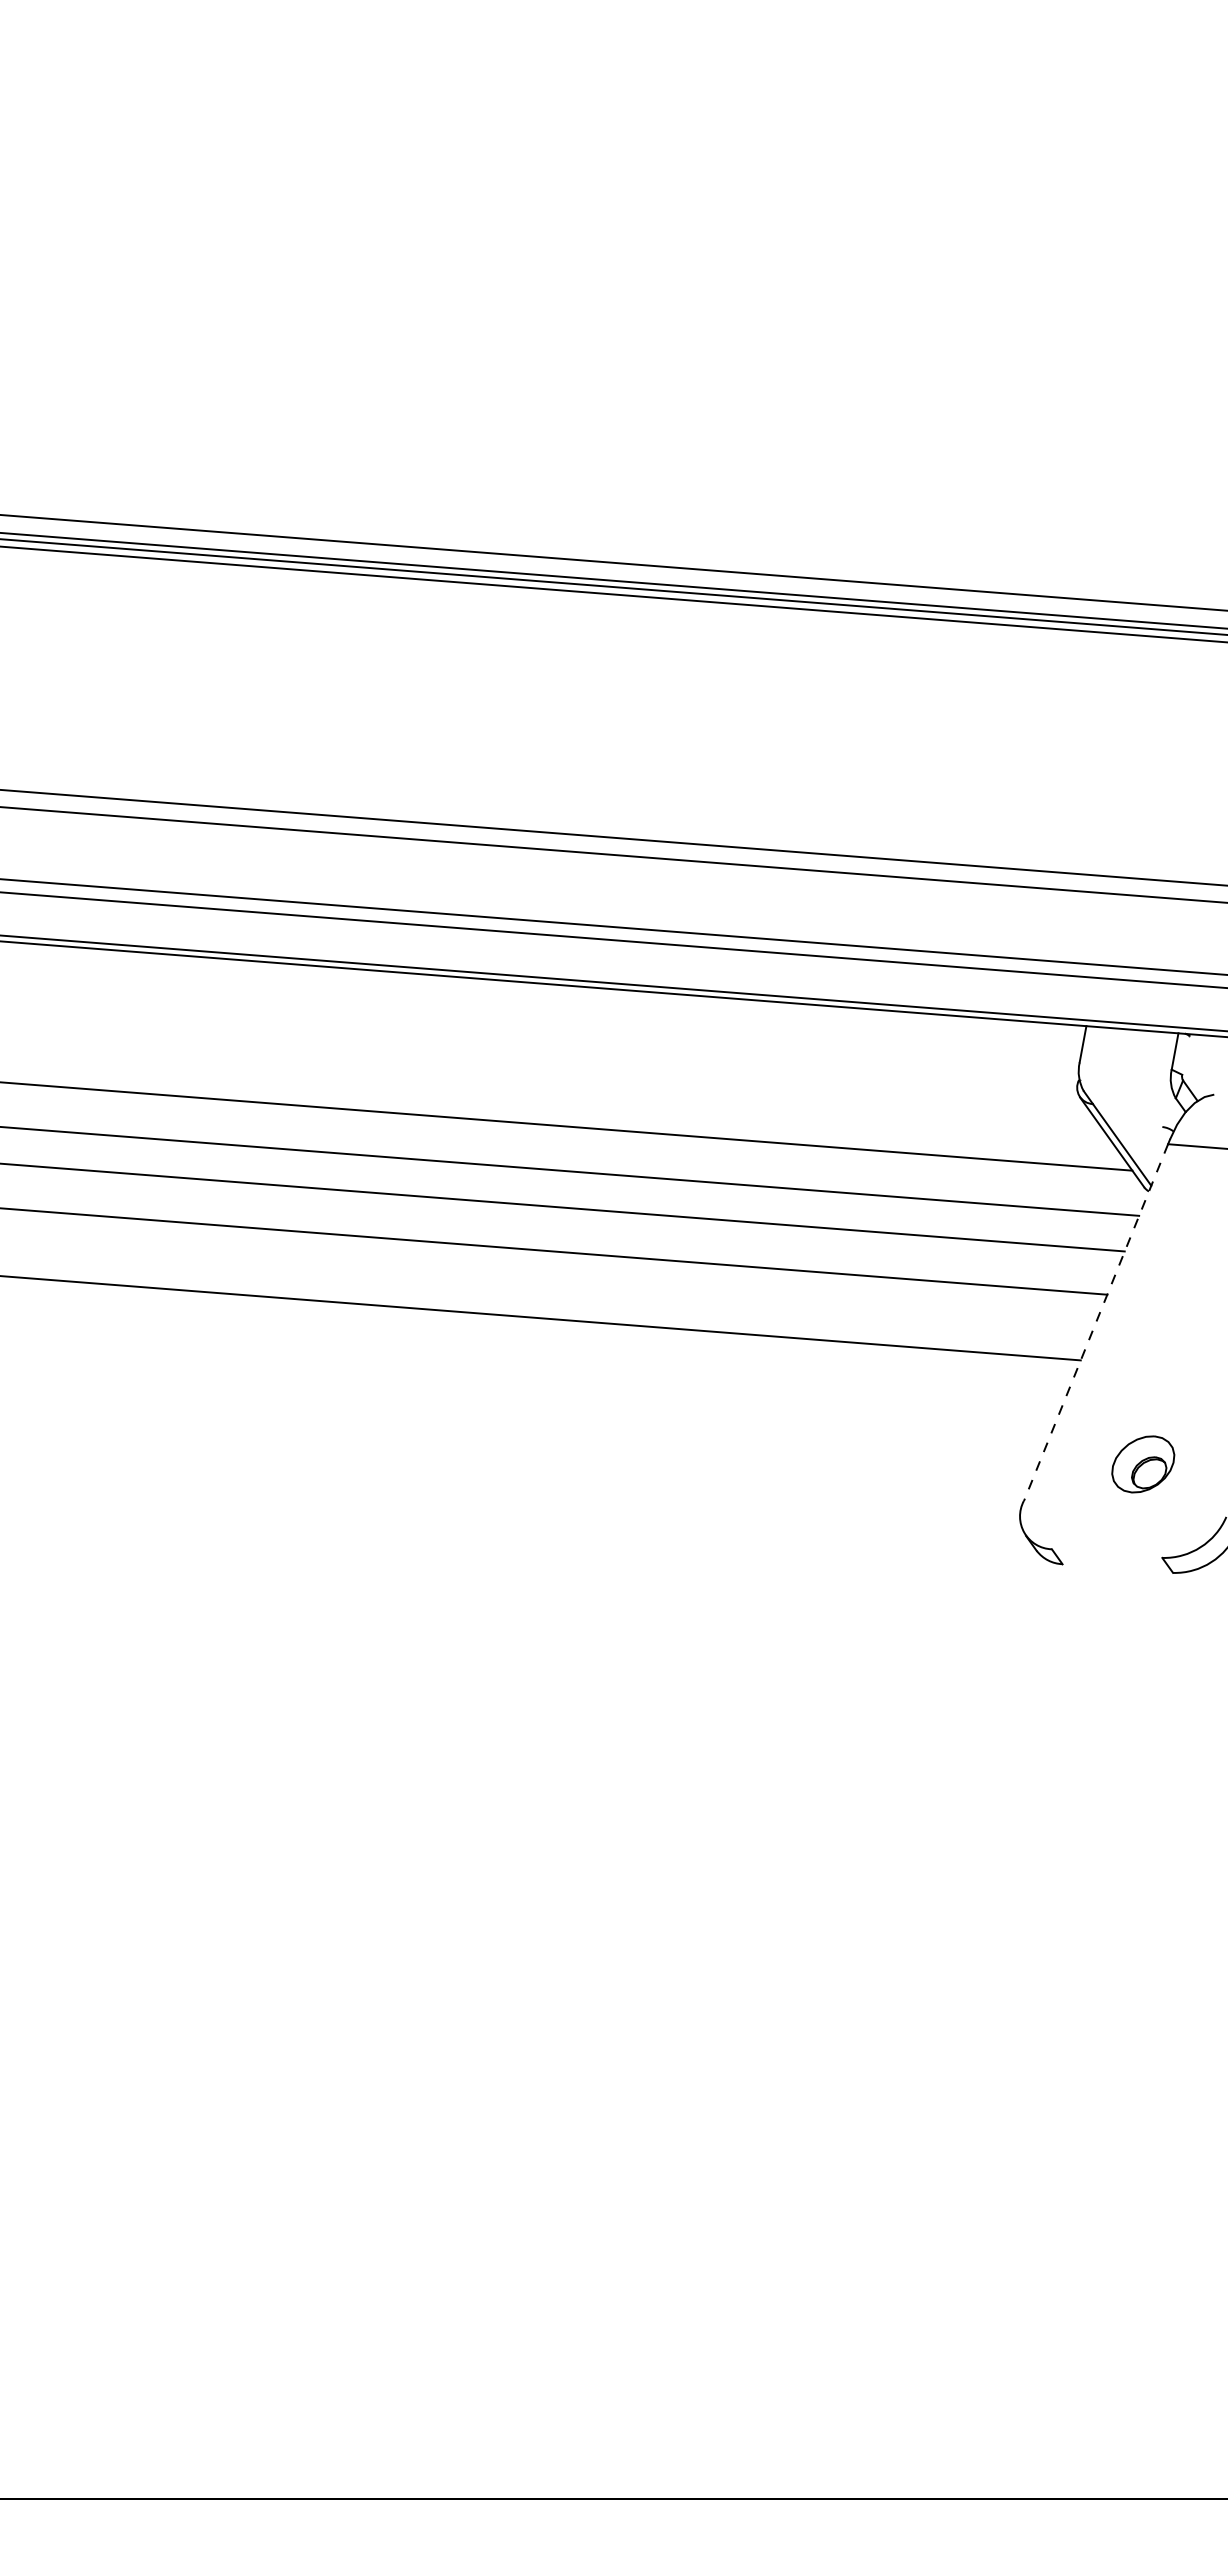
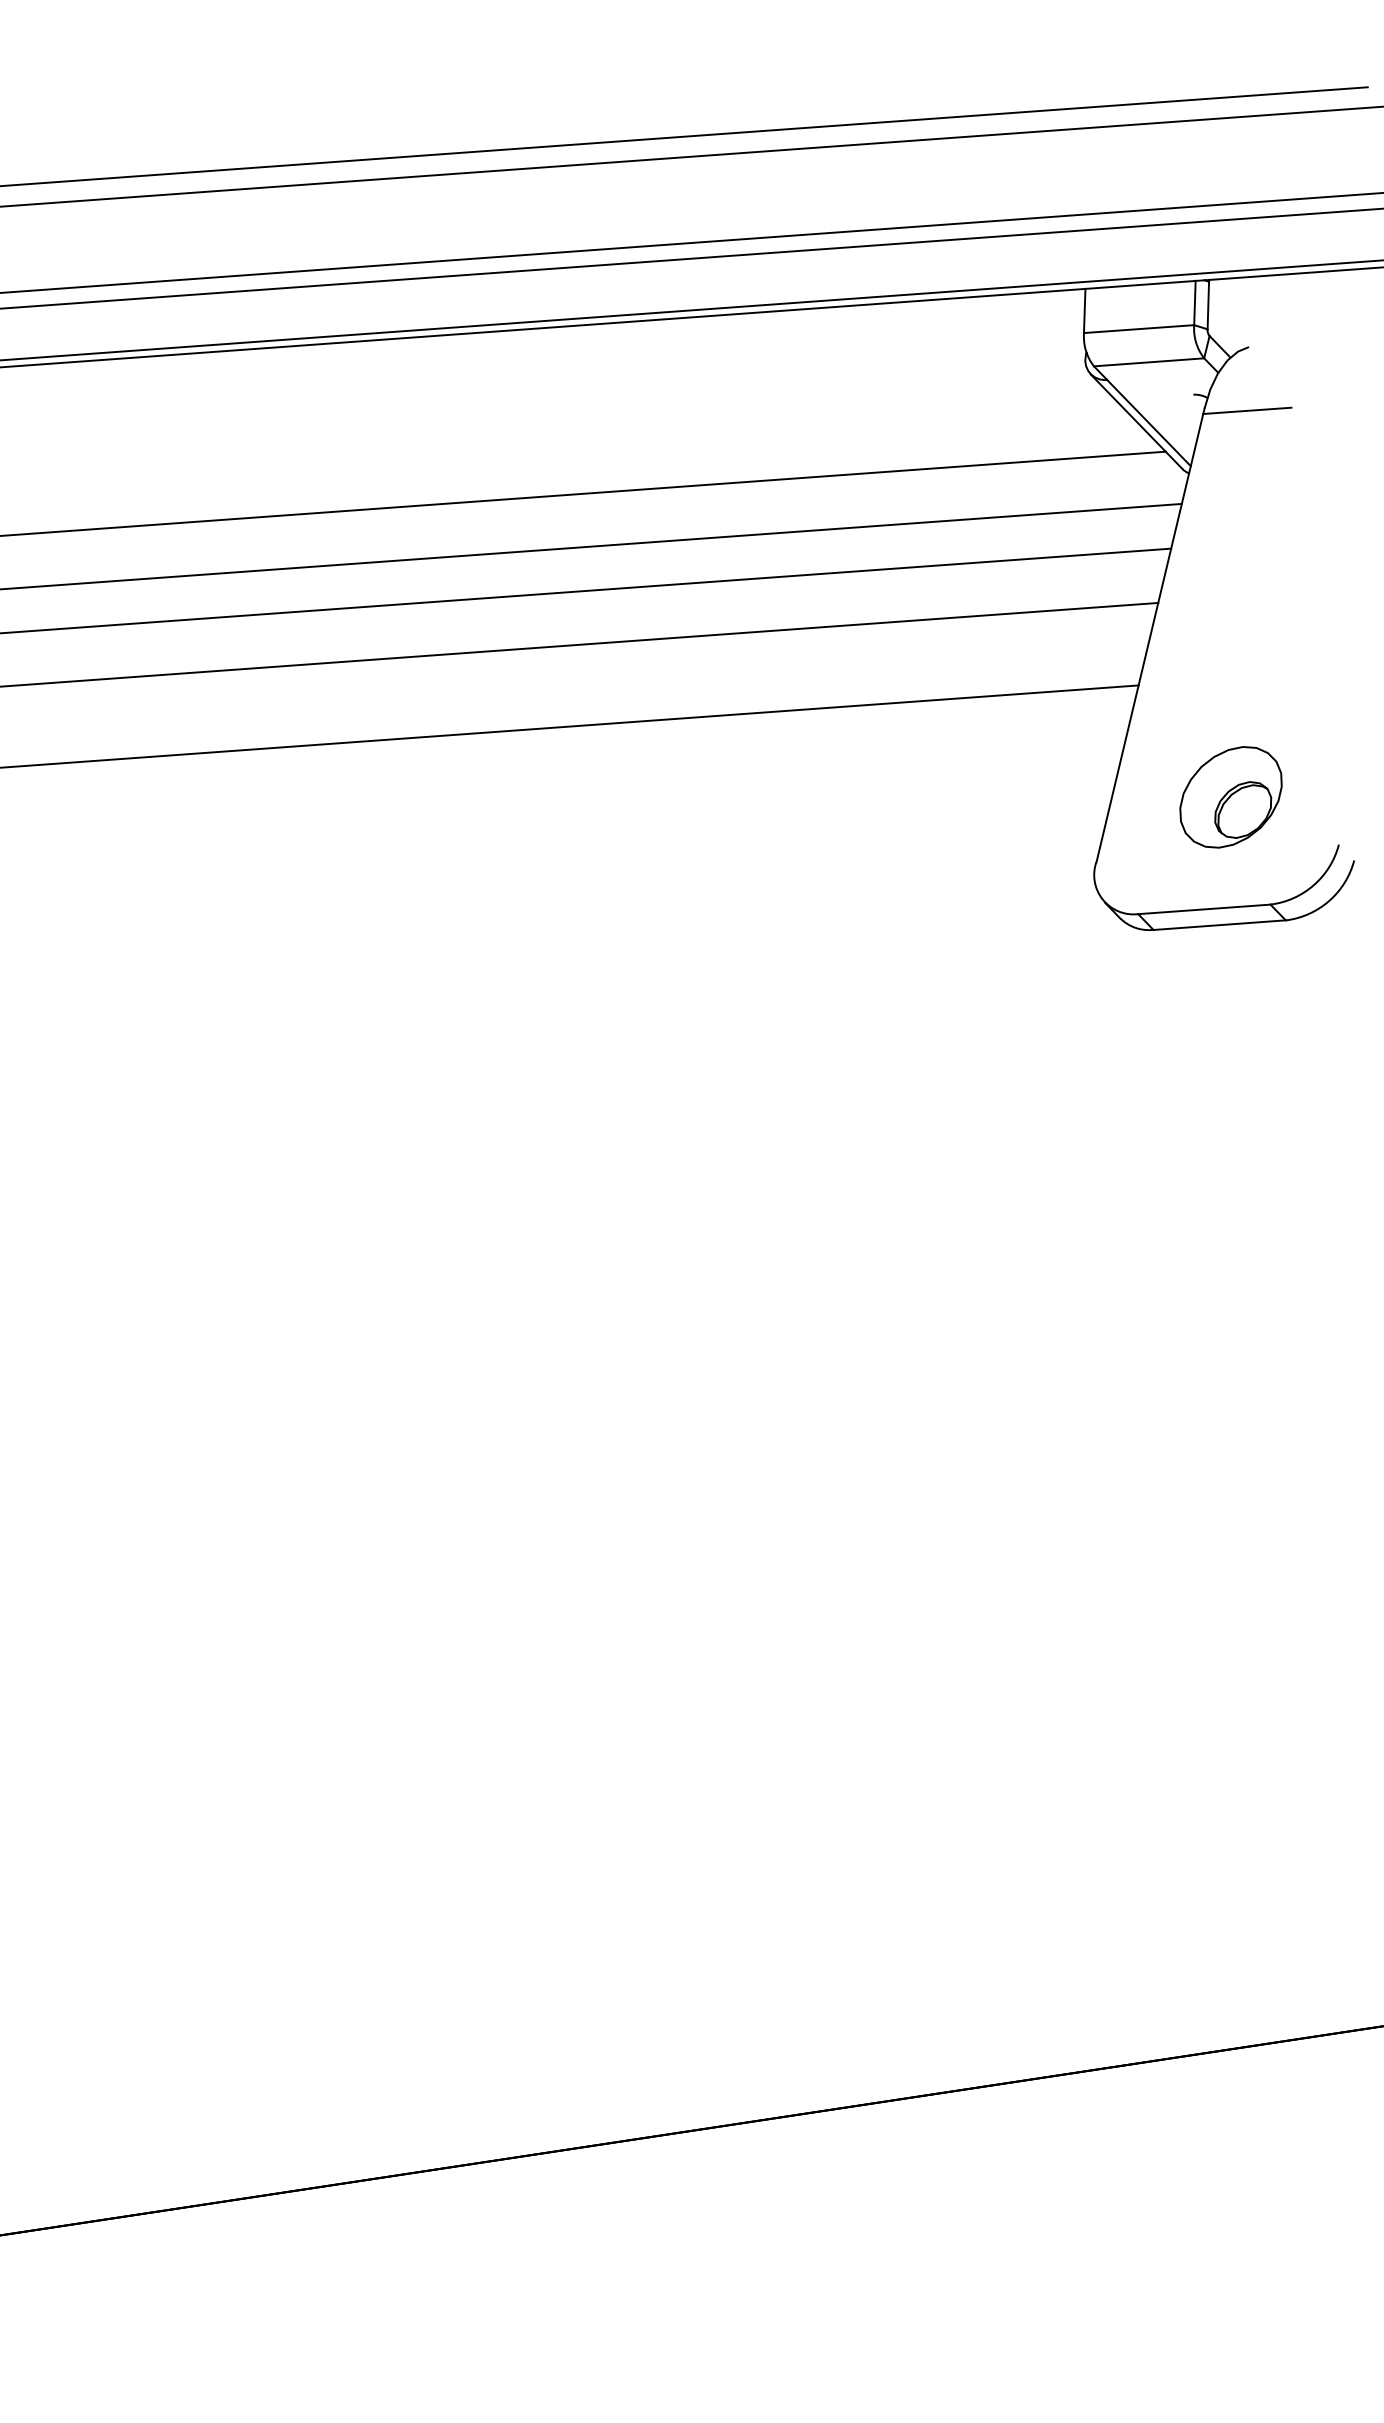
line: (1185, 1054) -> (1207, 304), added
line: (1125, 1065) -> (1138, 328), added
line: (1129, 1094) -> (1148, 362), added
line: (1095, 1323) -> (1149, 639), dashed -> solid
part: (1143, 1464) -> (1231, 797), size x1.43
line: (1106, 1553) -> (1203, 909), added
line: (1117, 1568) -> (1219, 925), added

